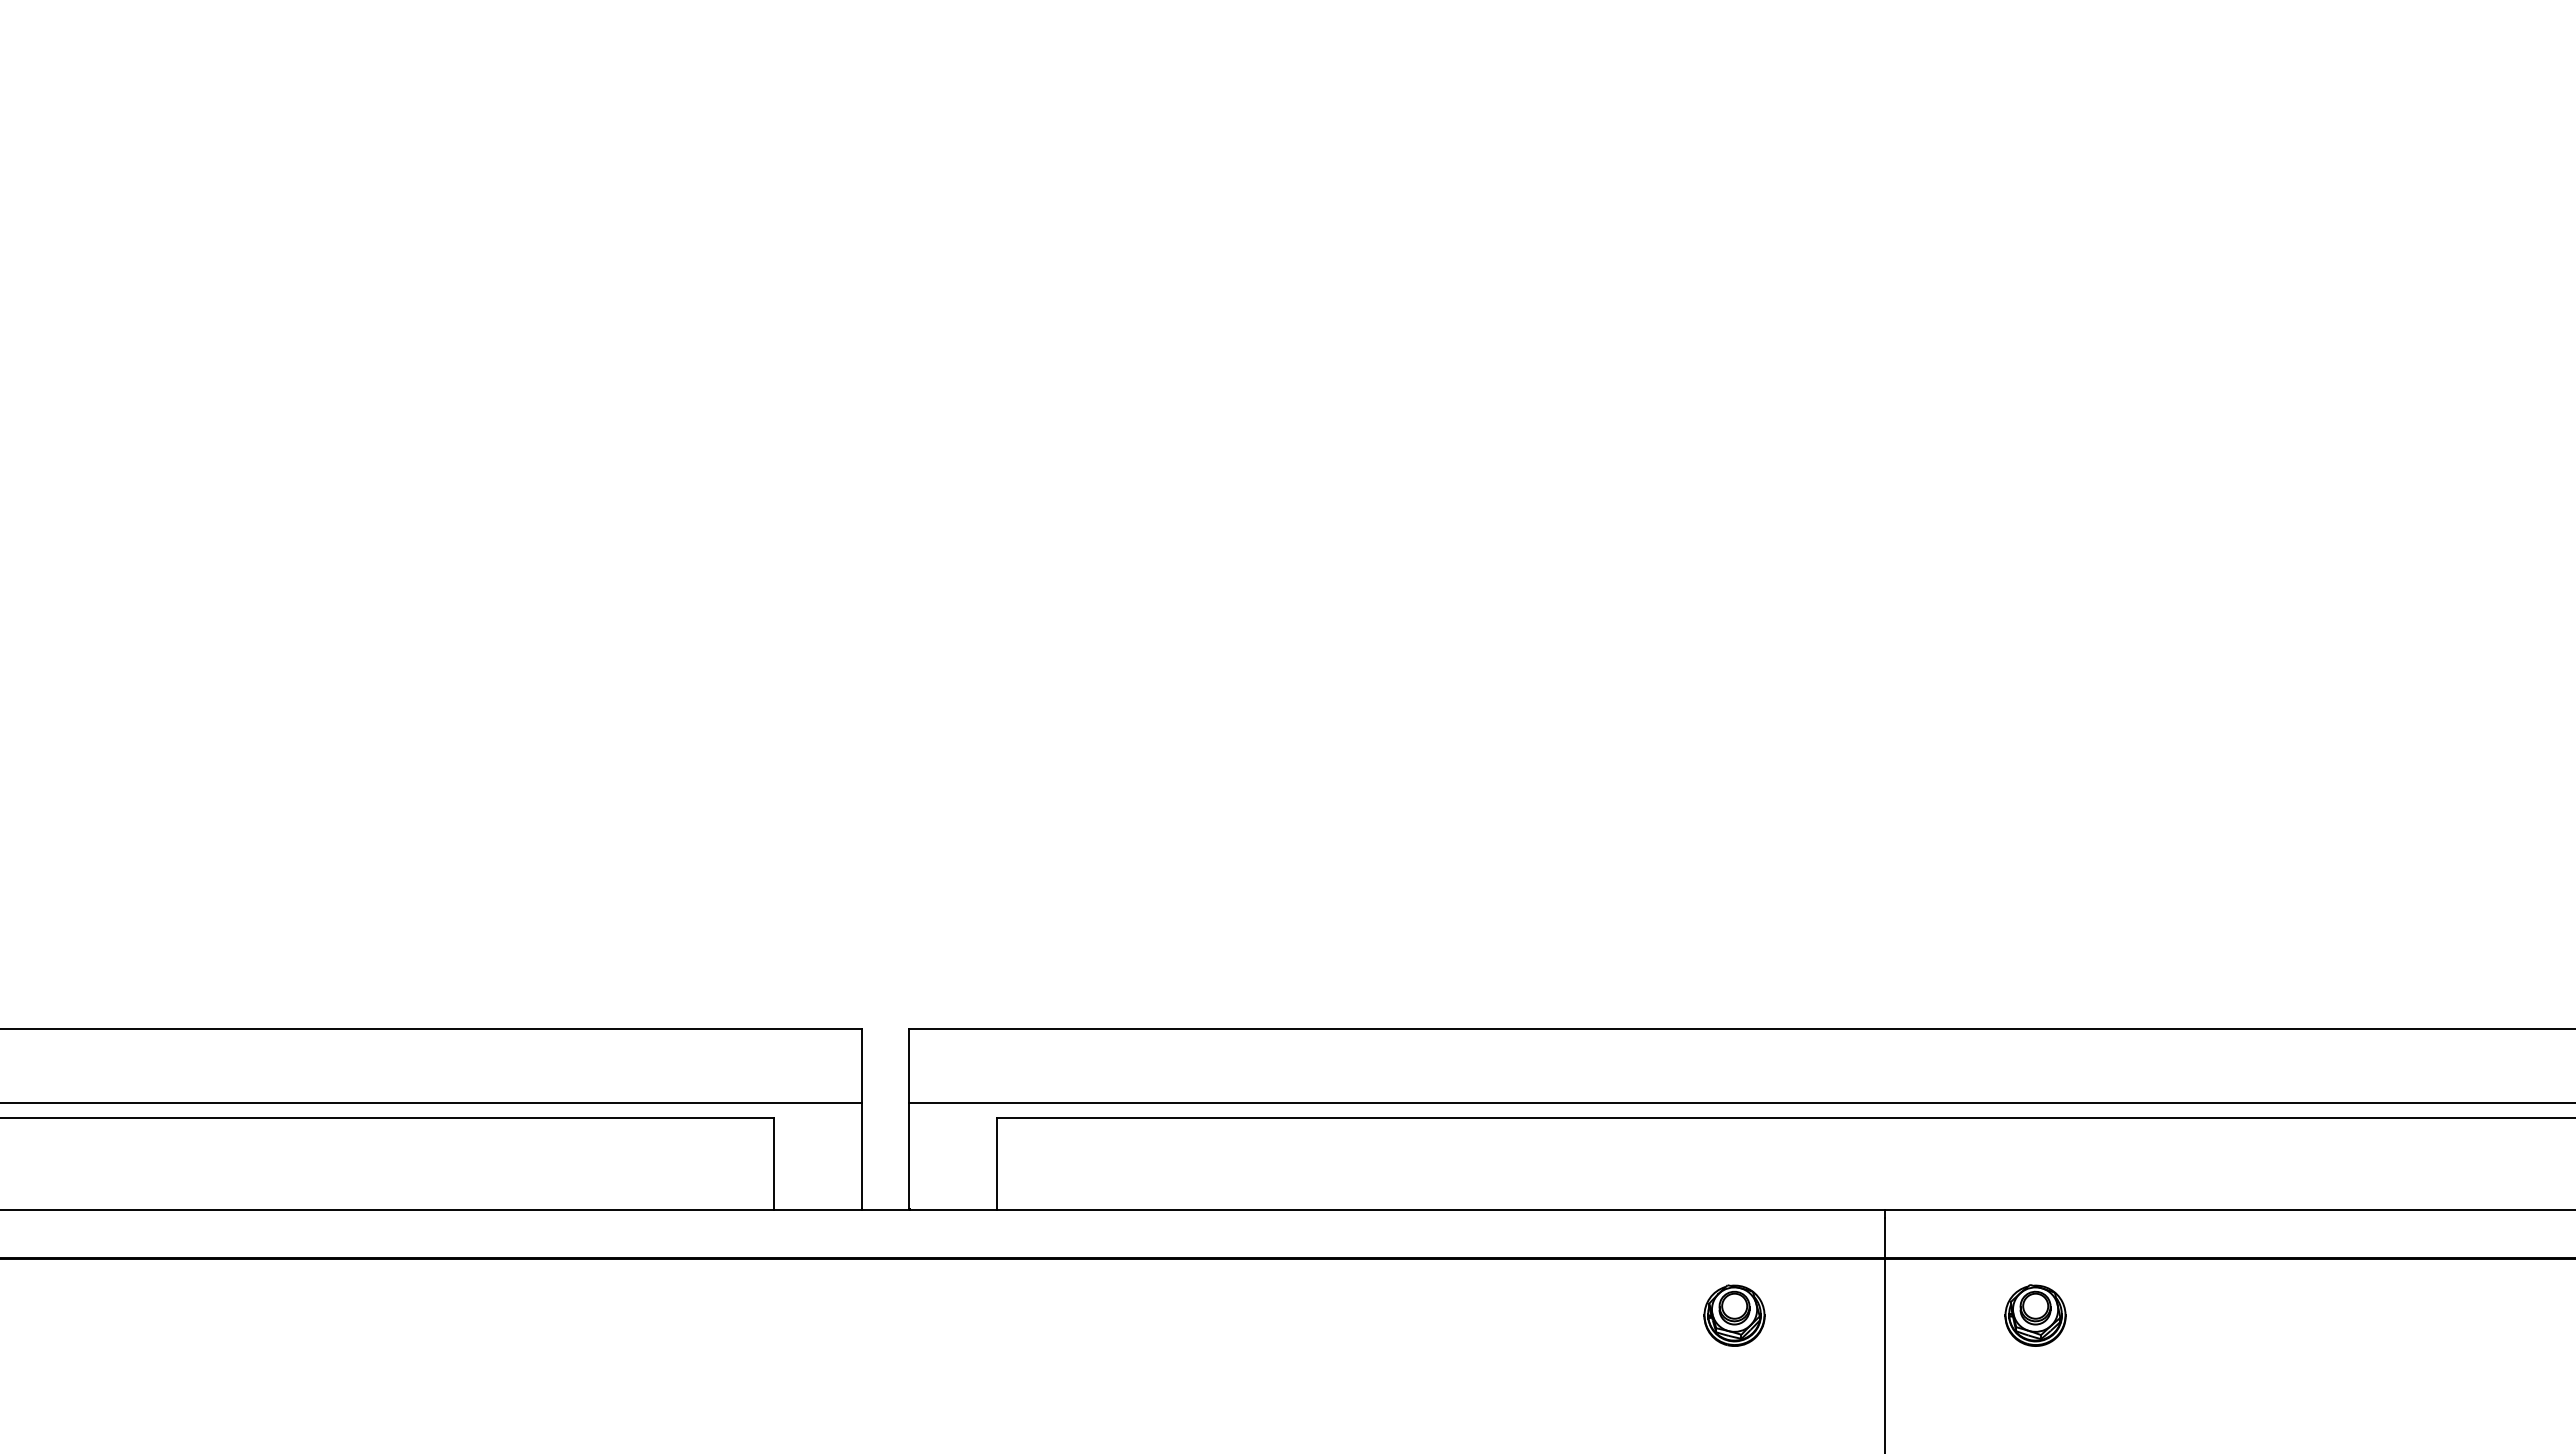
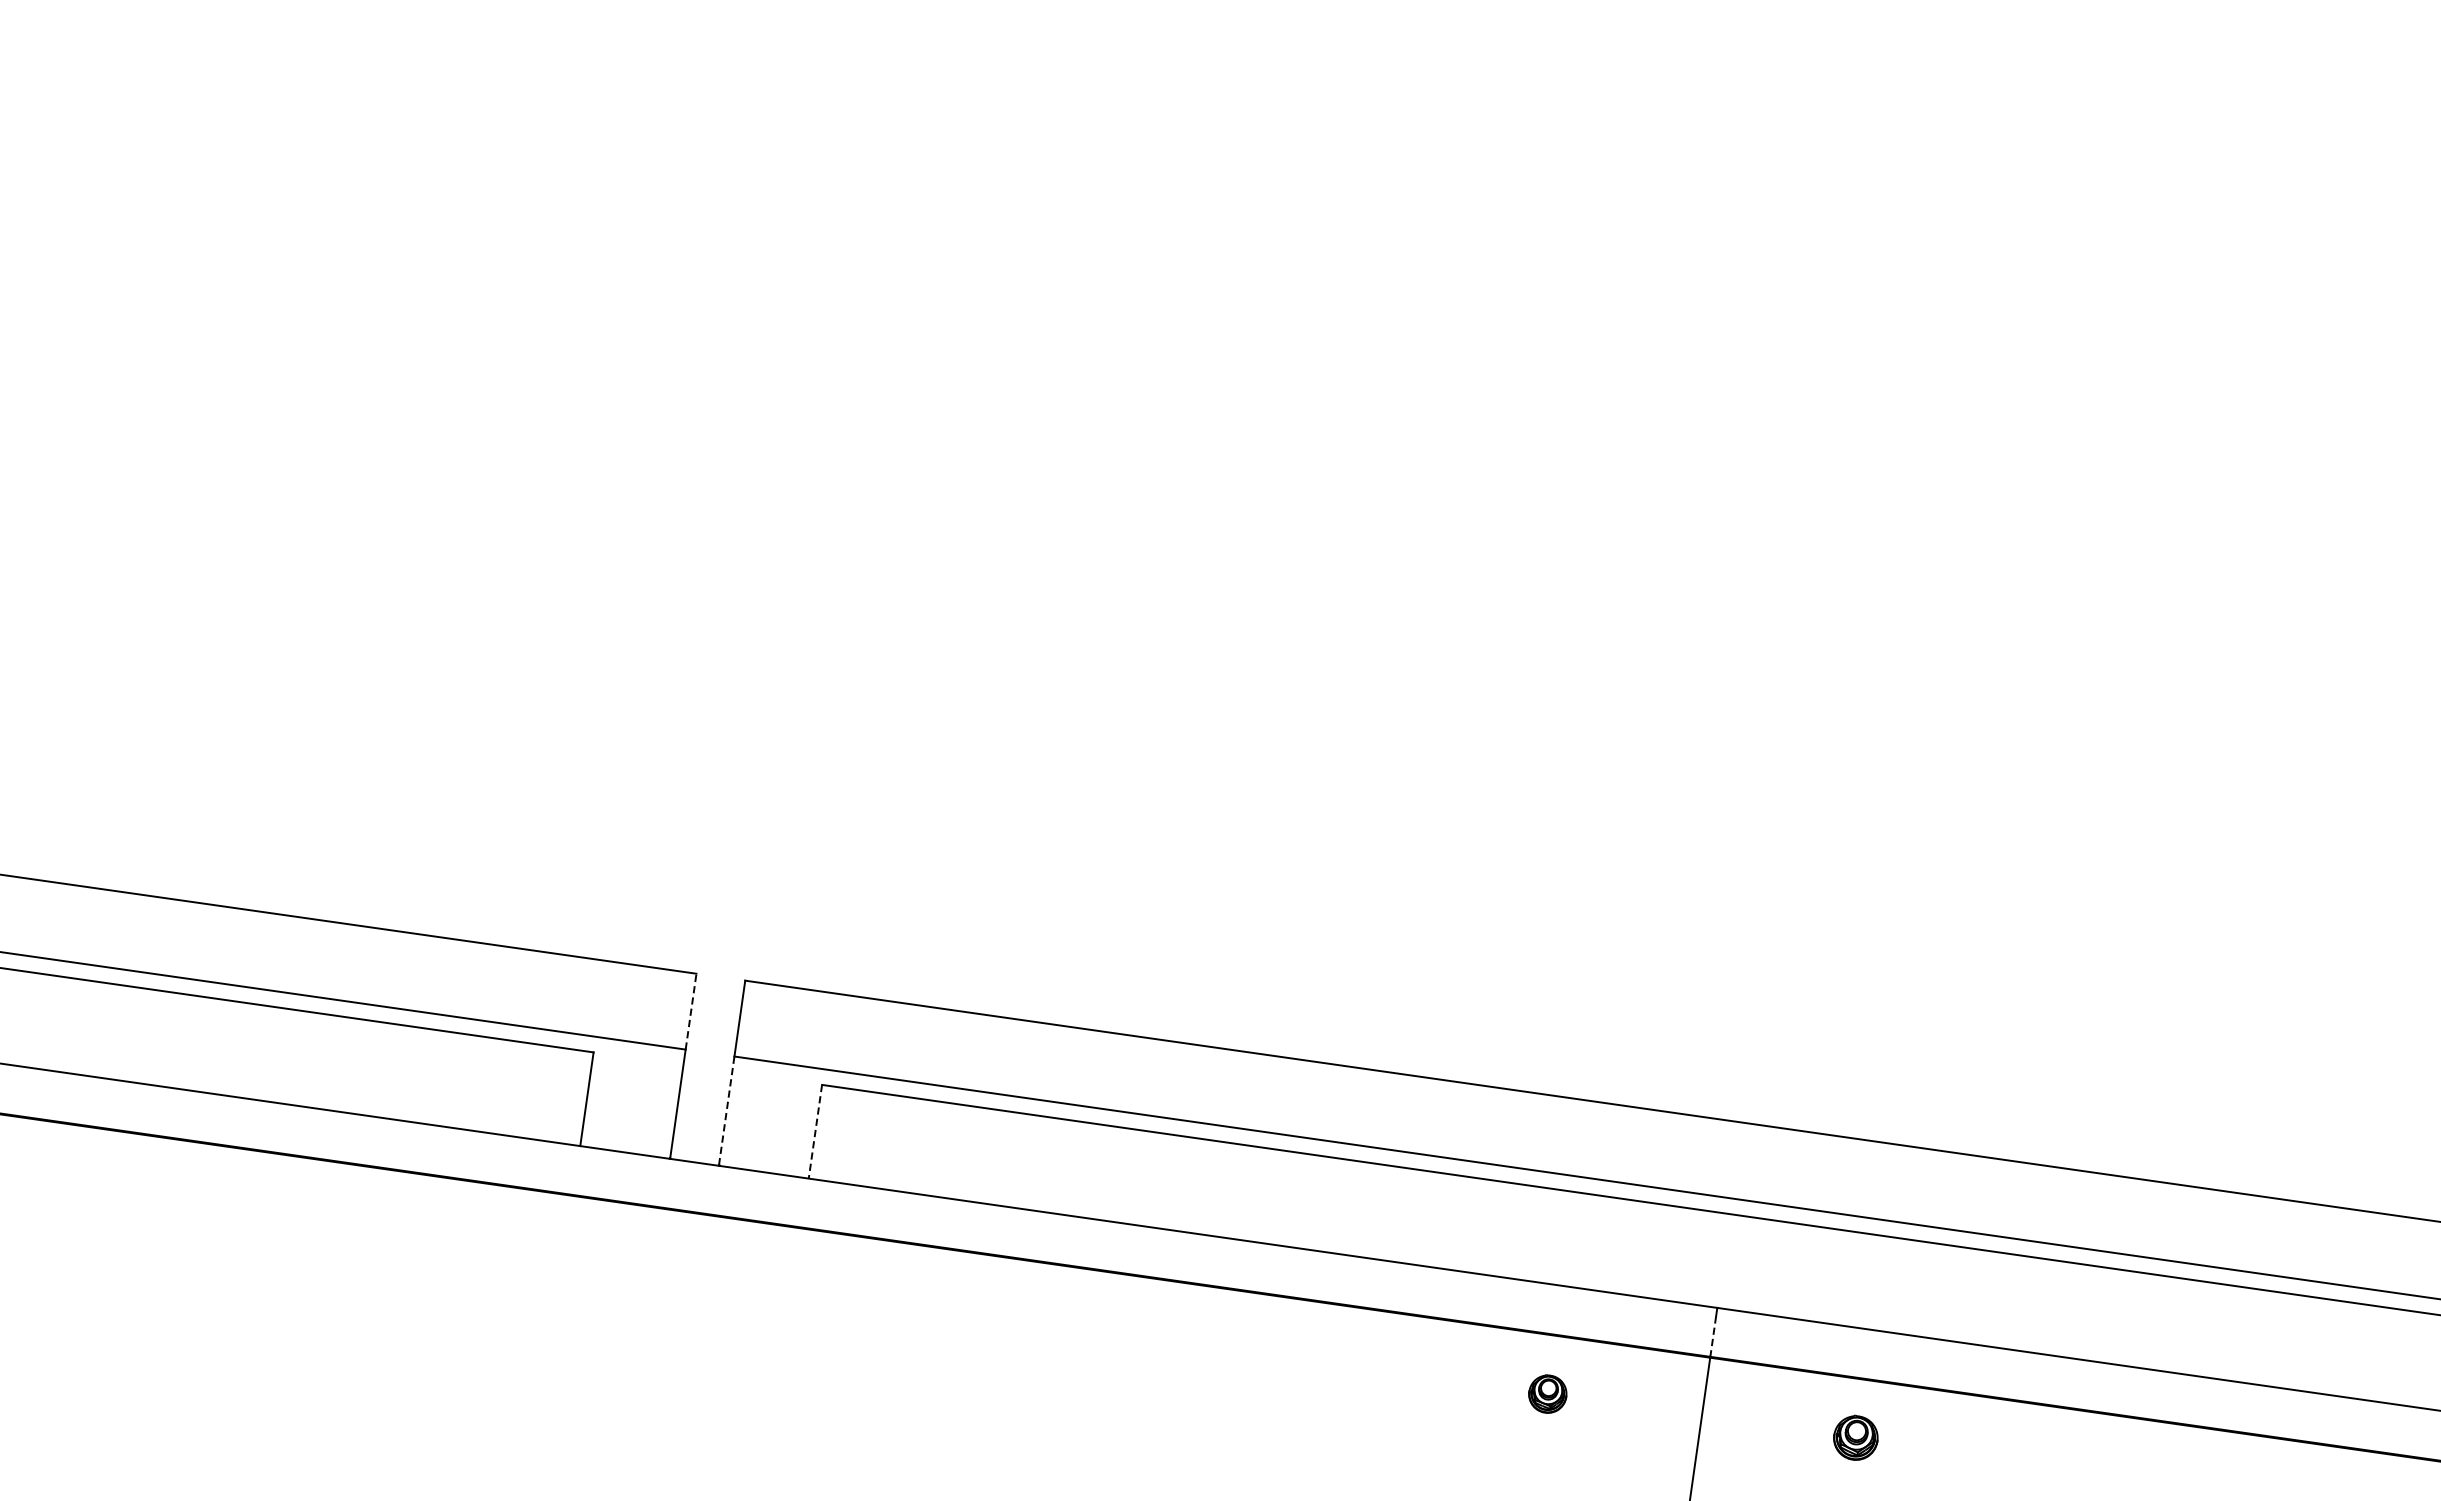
line: (861, 1065) -> (690, 1011), solid -> dashed
line: (909, 1155) -> (726, 1110), solid -> dashed
line: (997, 1164) -> (815, 1132), solid -> dashed
line: (1885, 1237) -> (1713, 1336), solid -> dashed
part: (1734, 1315) -> (1547, 1394), size x0.6
part: (2035, 1315) -> (1855, 1437), size x0.7

